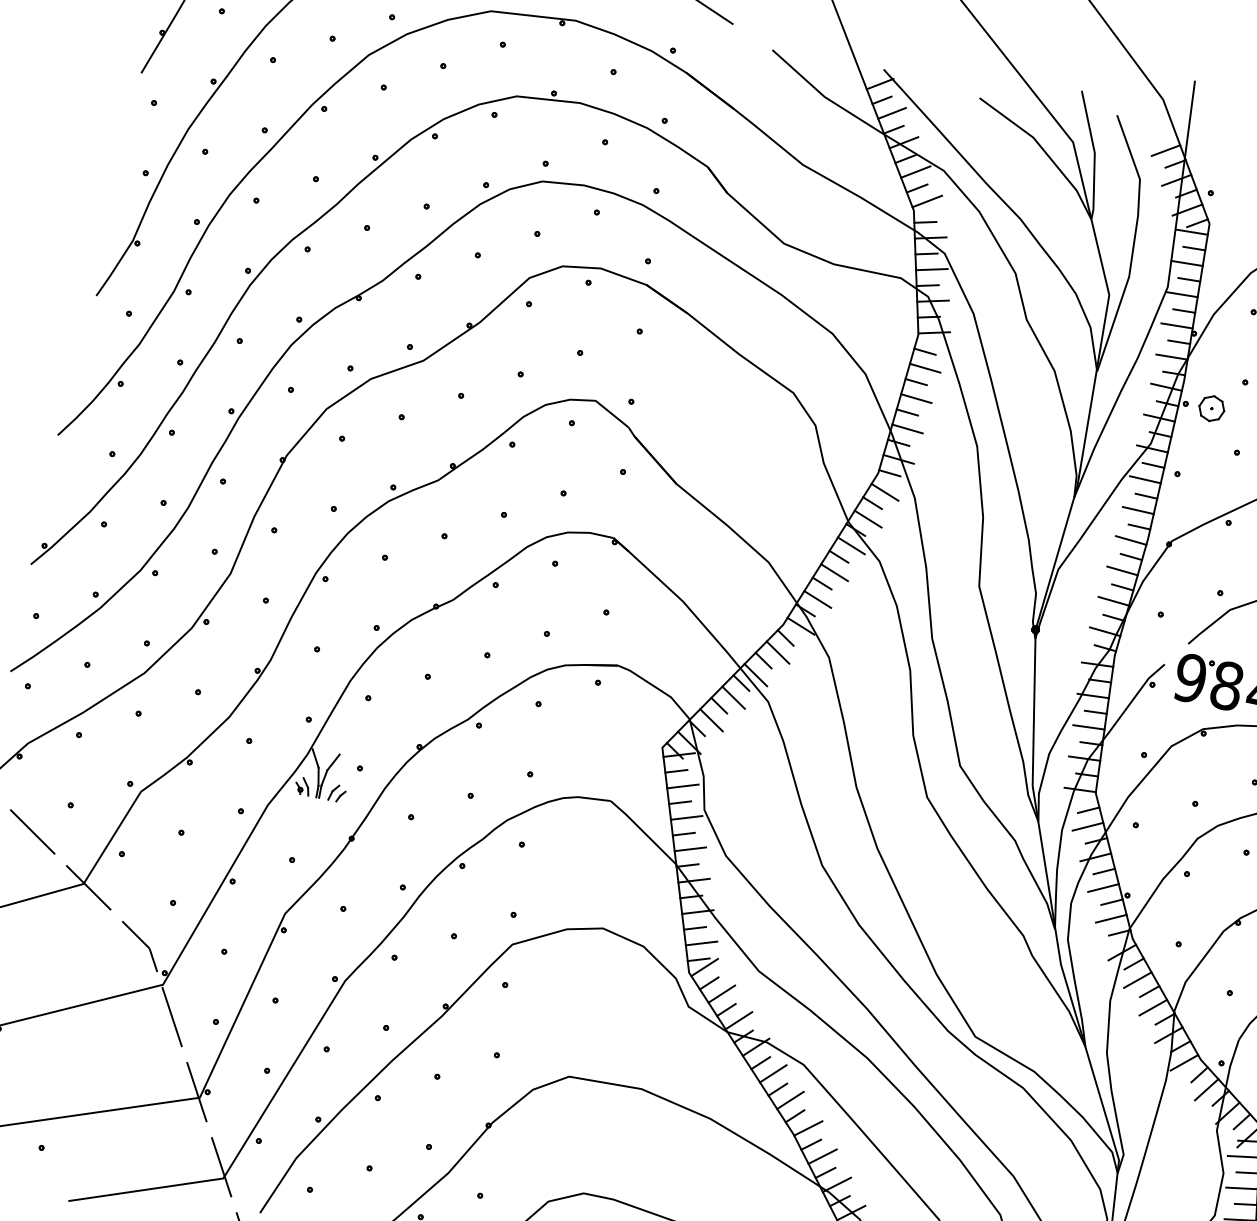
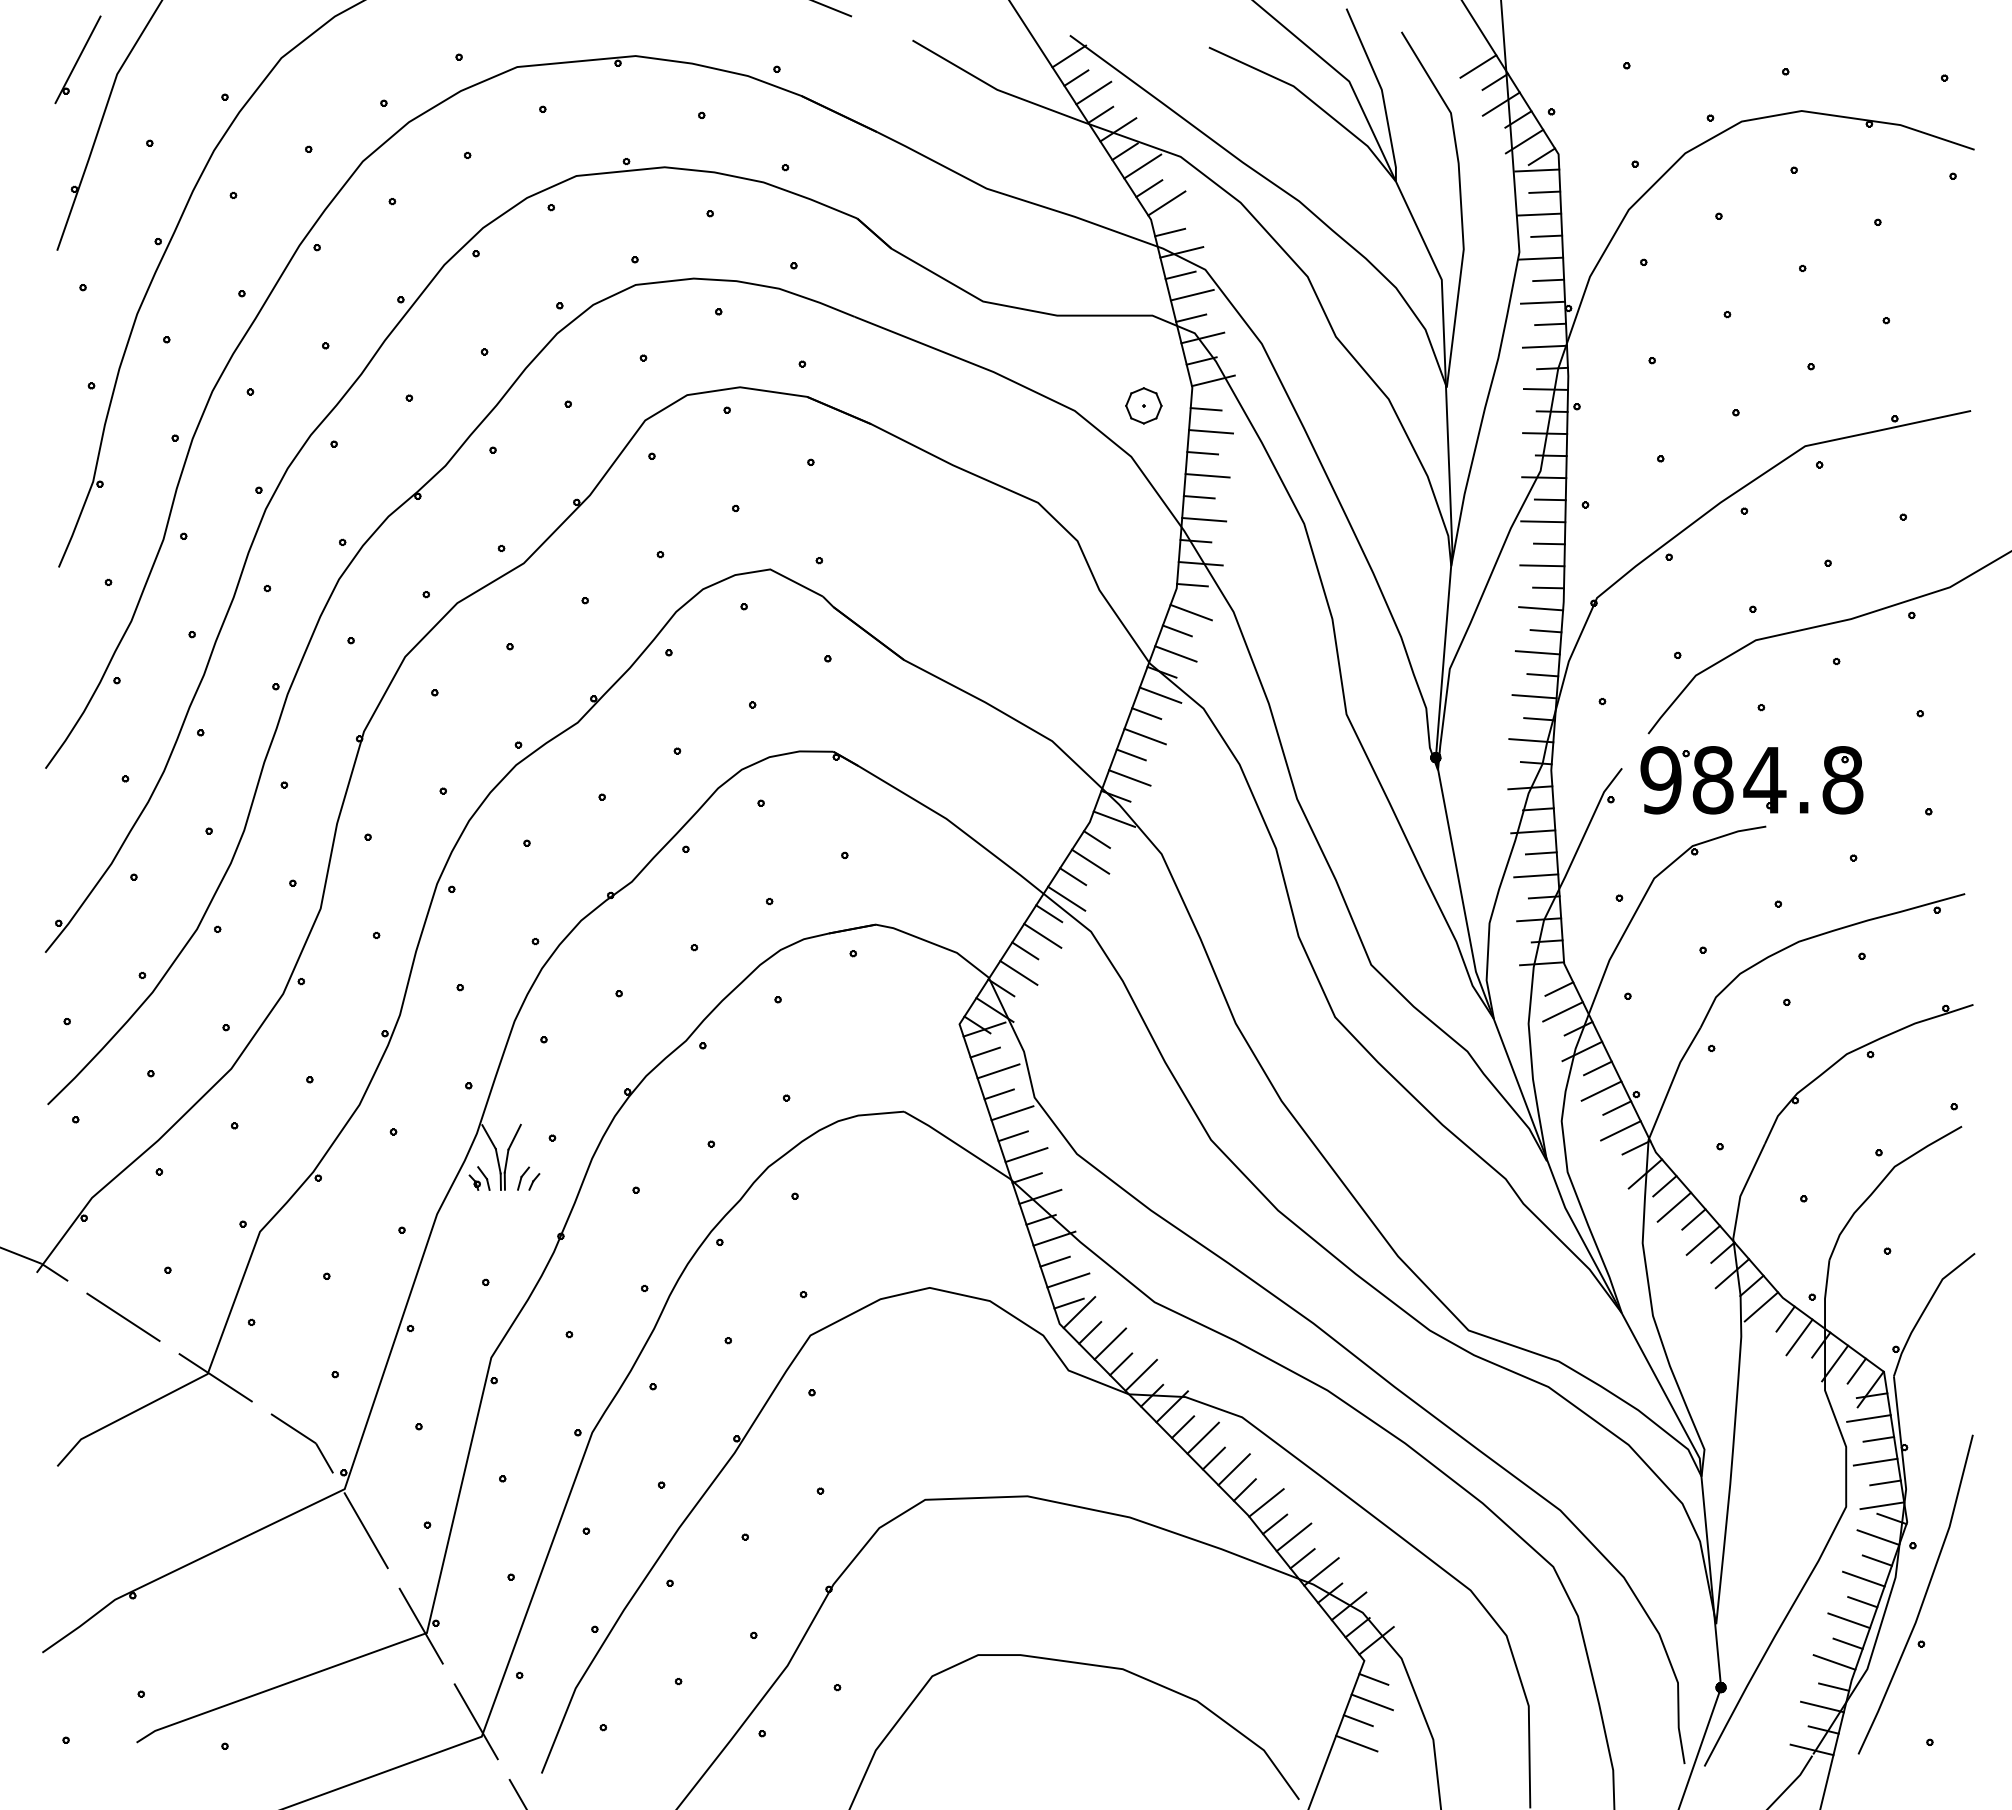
part: (1211, 408) -> (1143, 405), moved

